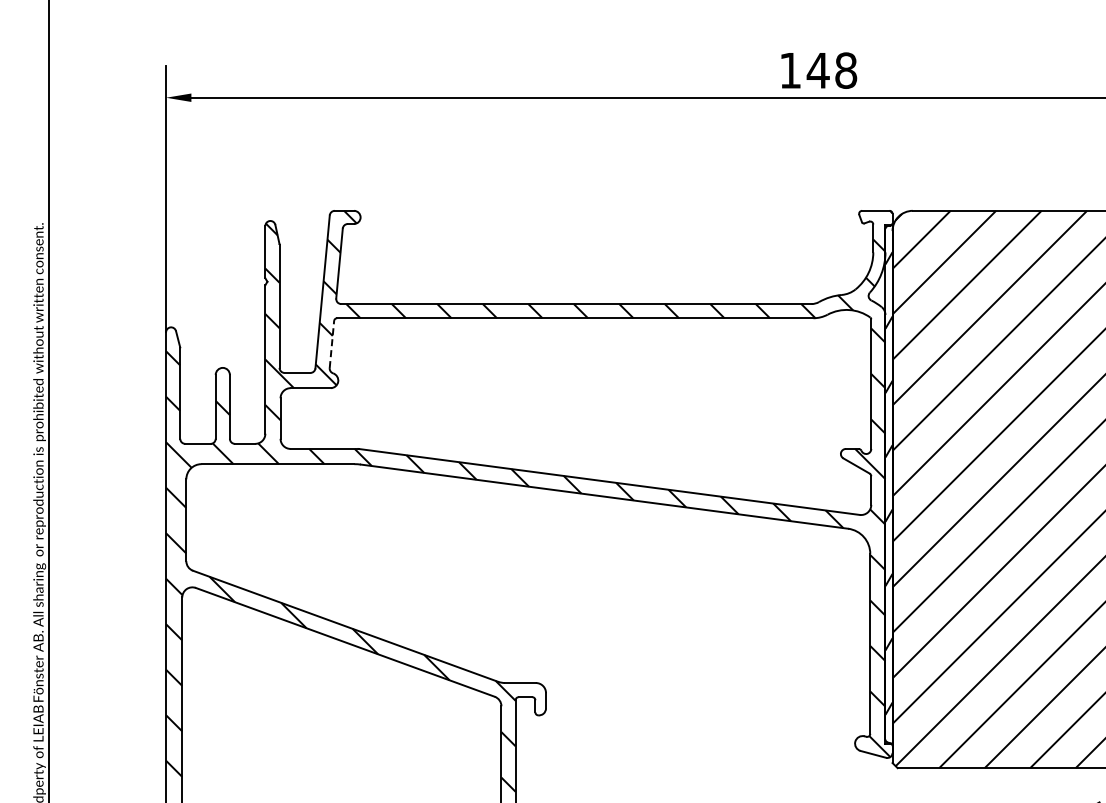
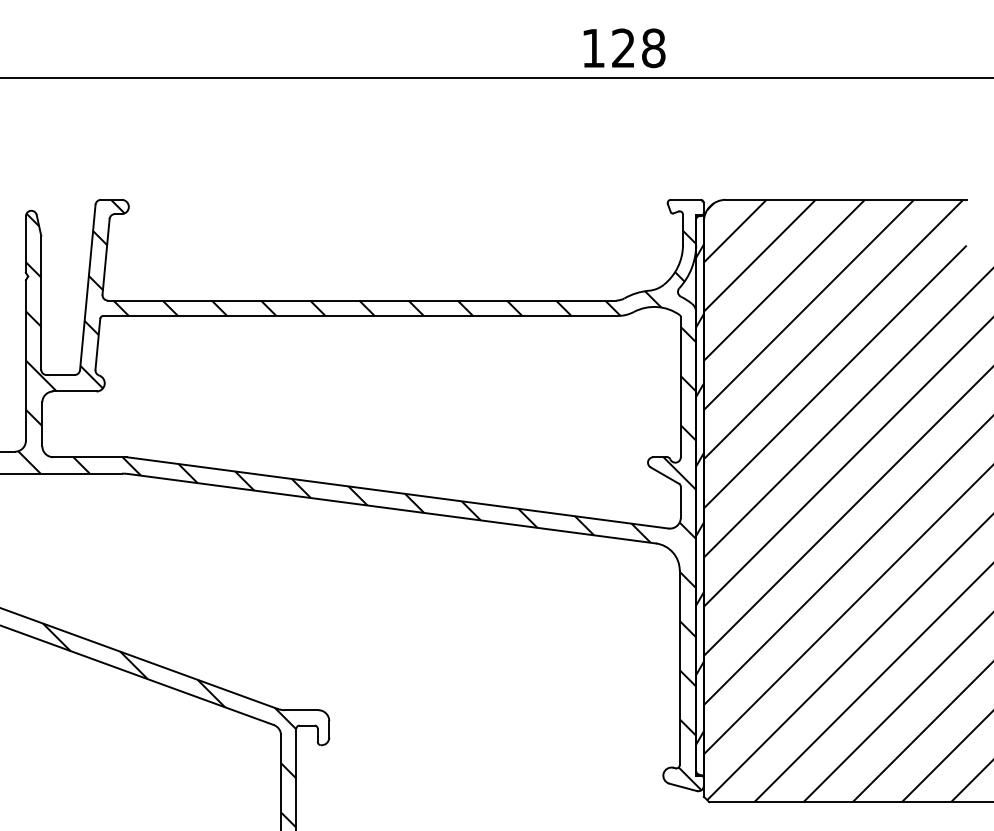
text: (817, 70) -> (622, 48), 148 -> 128
line: (331, 344) -> (97, 344), dashed -> solid

